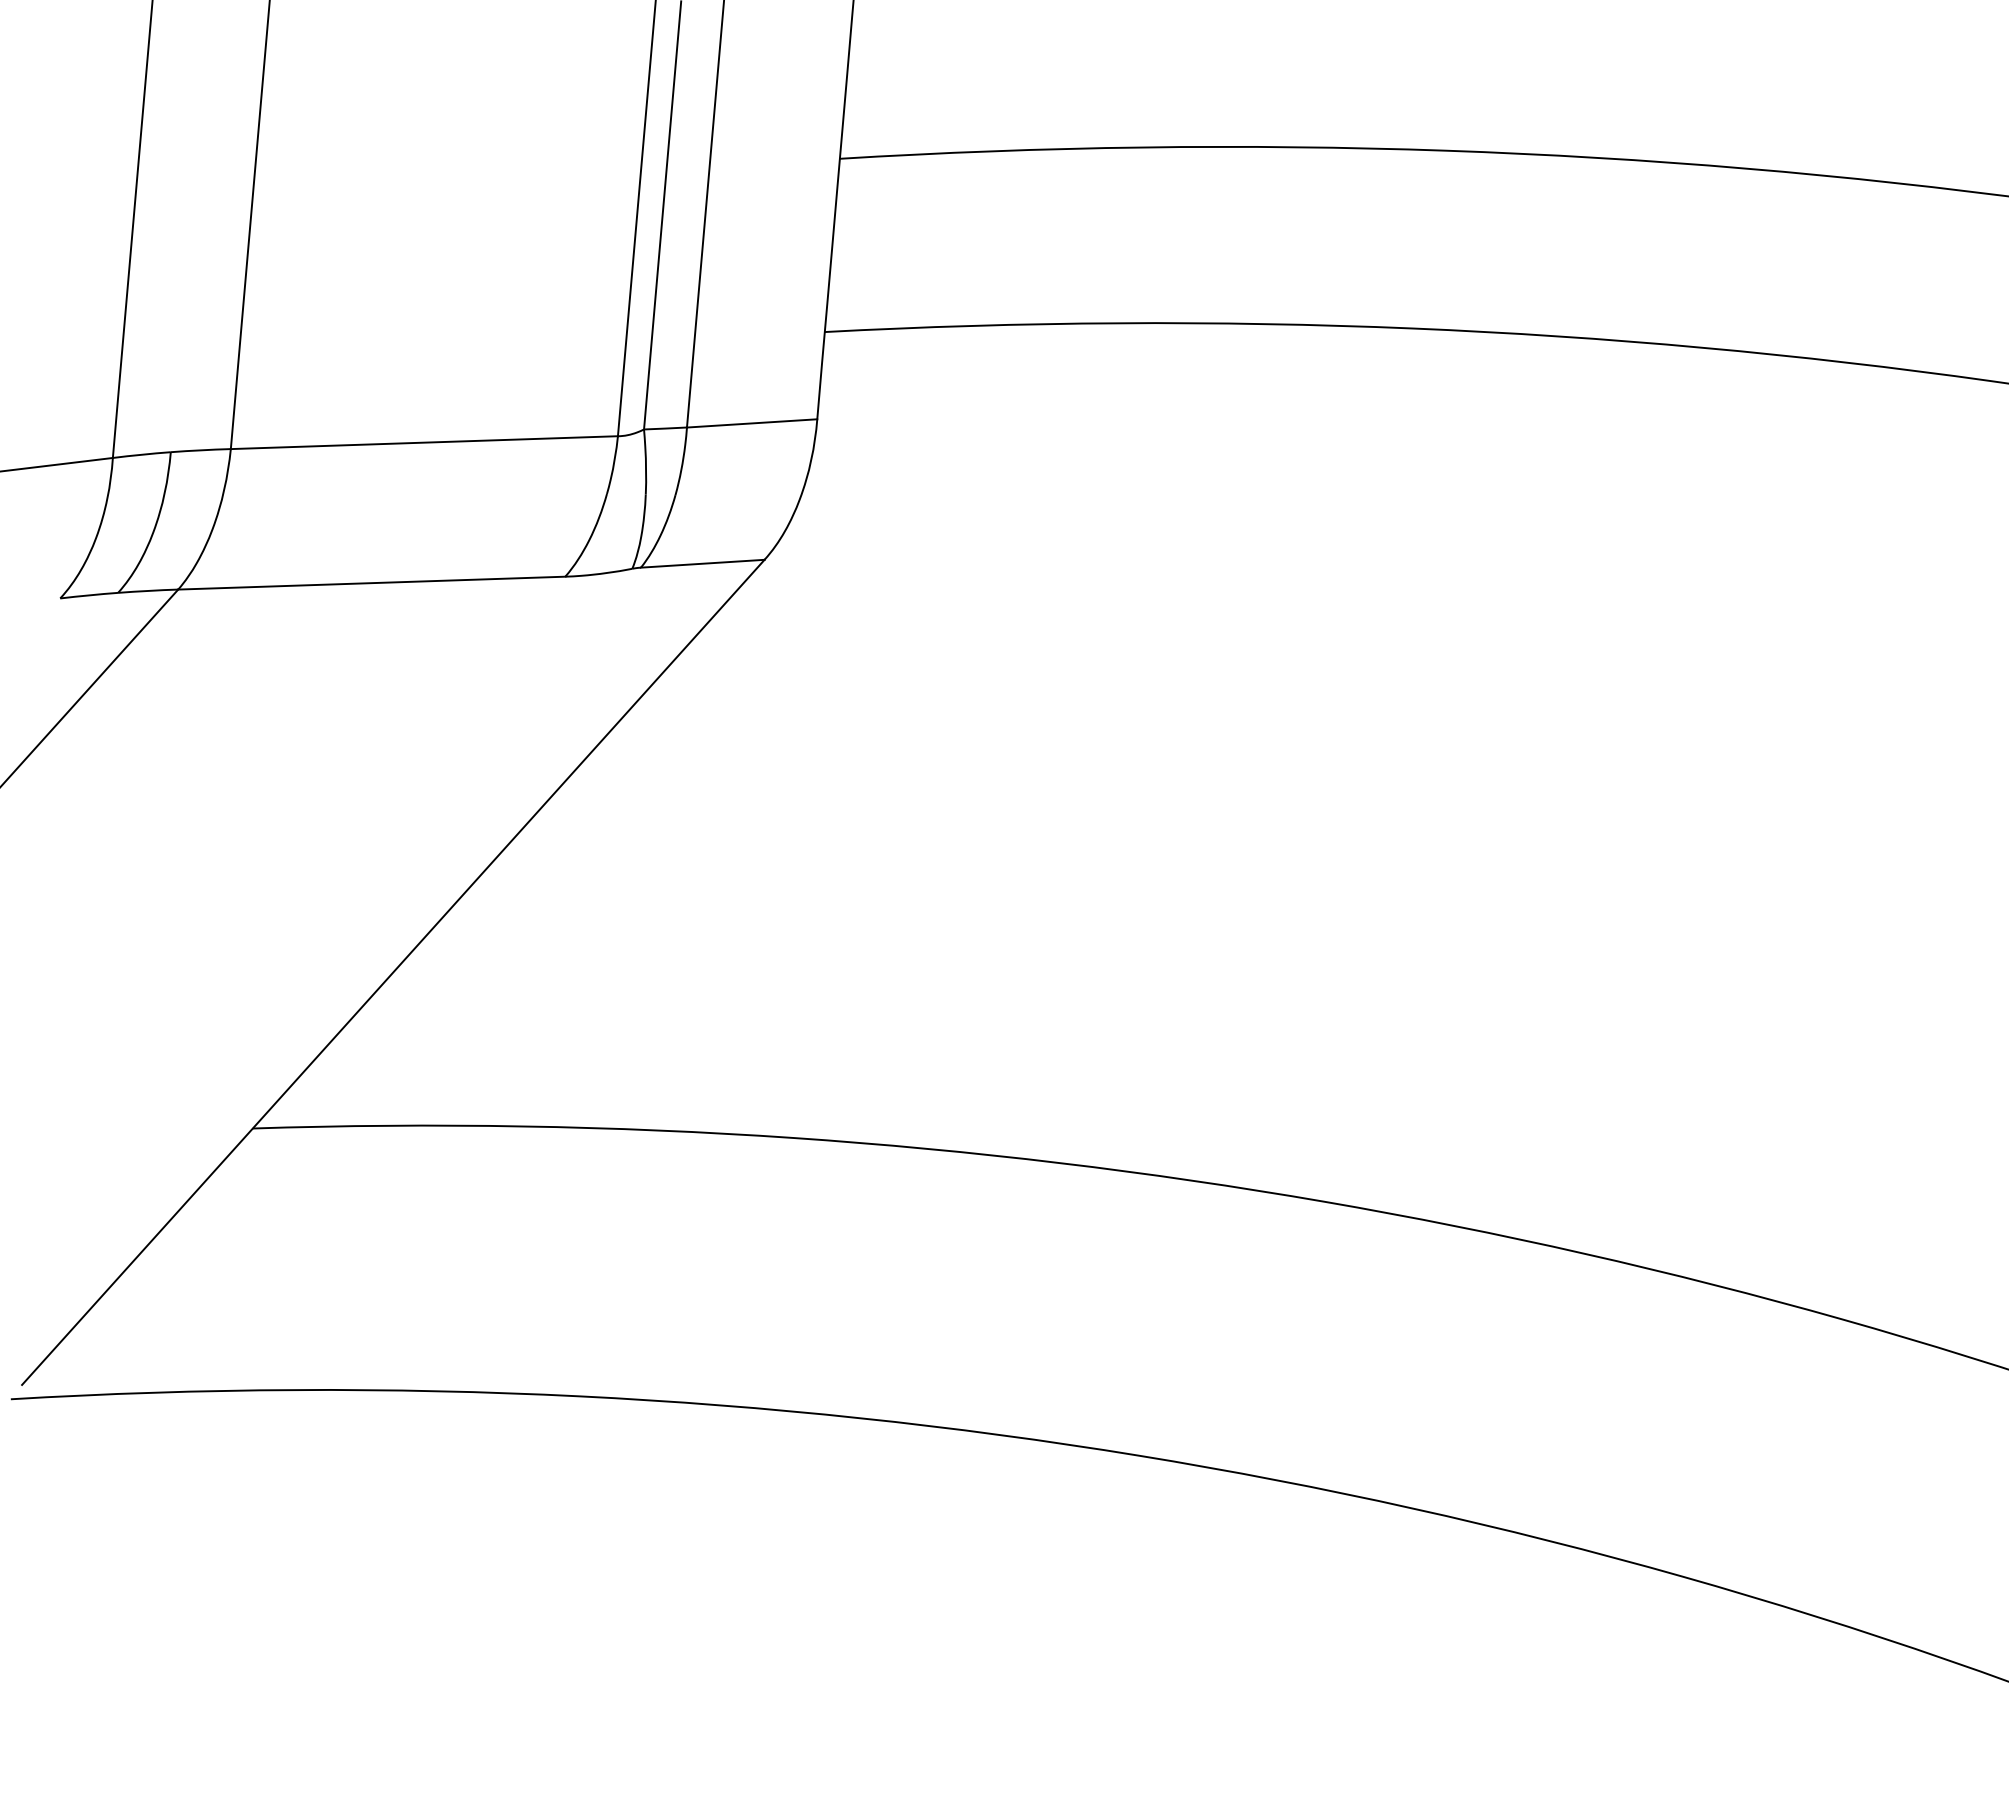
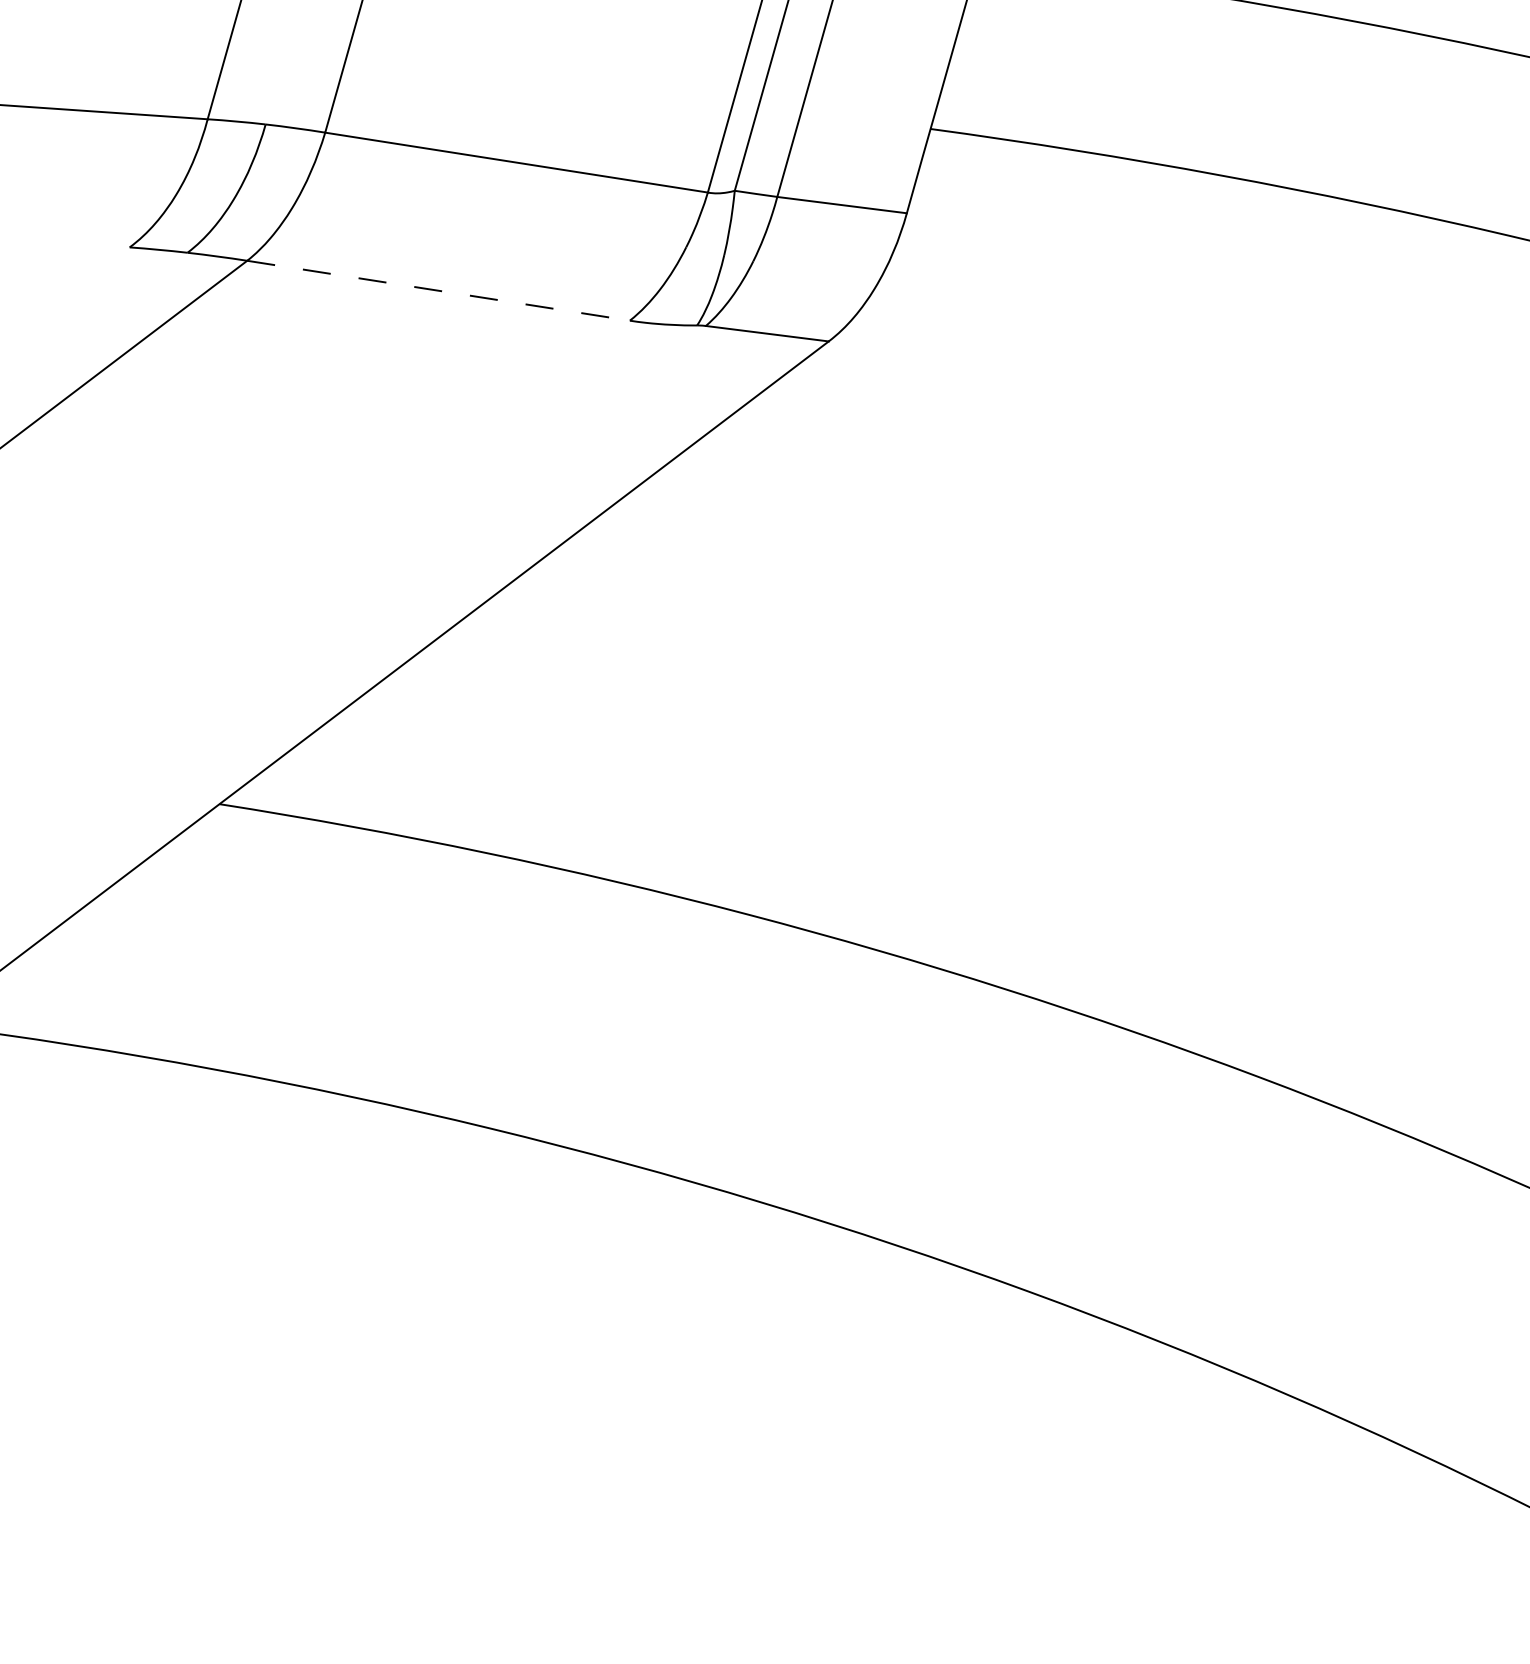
line: (371, 583) -> (438, 291), solid -> dashed

